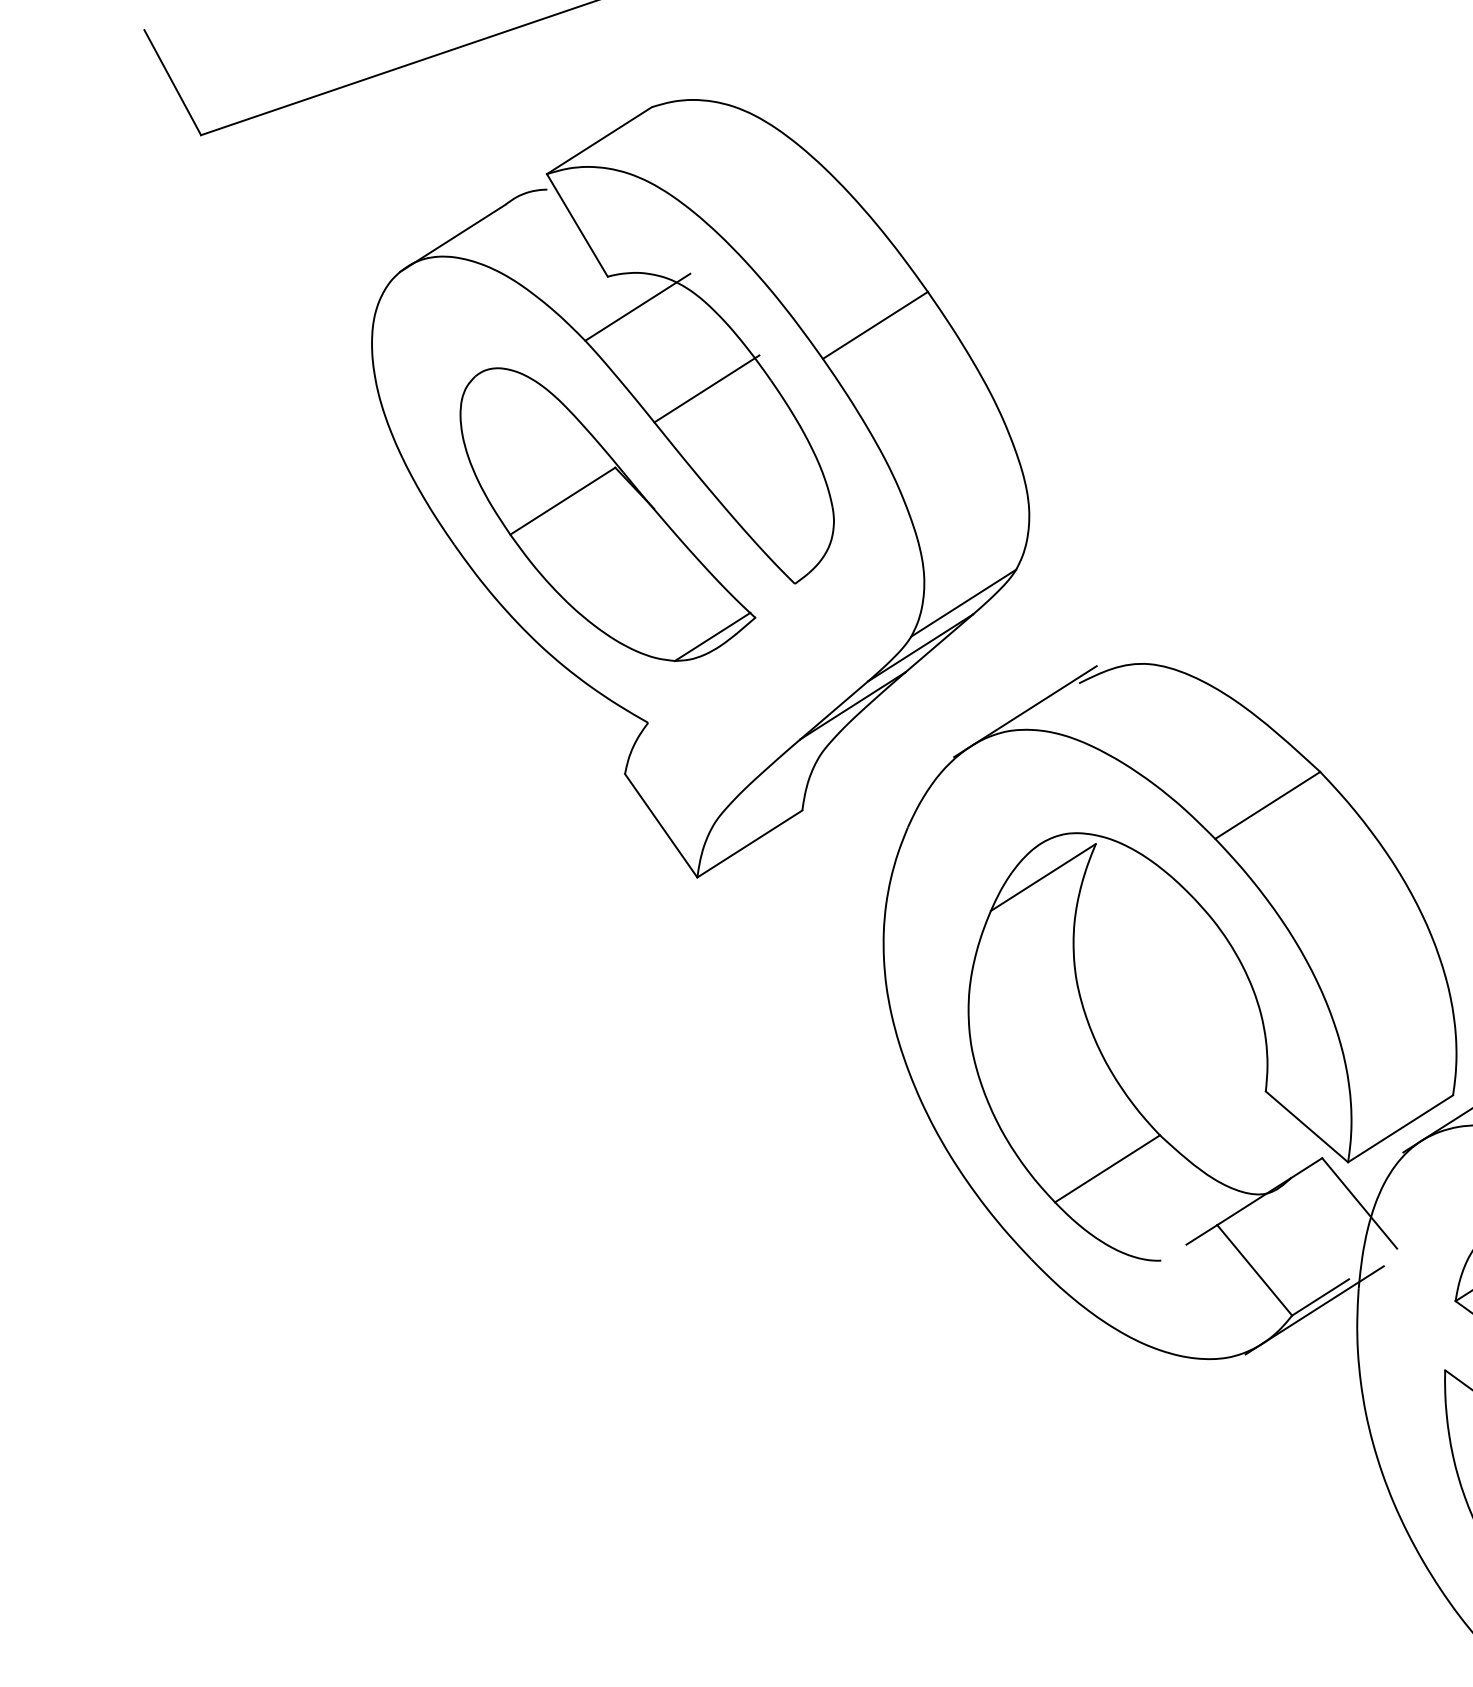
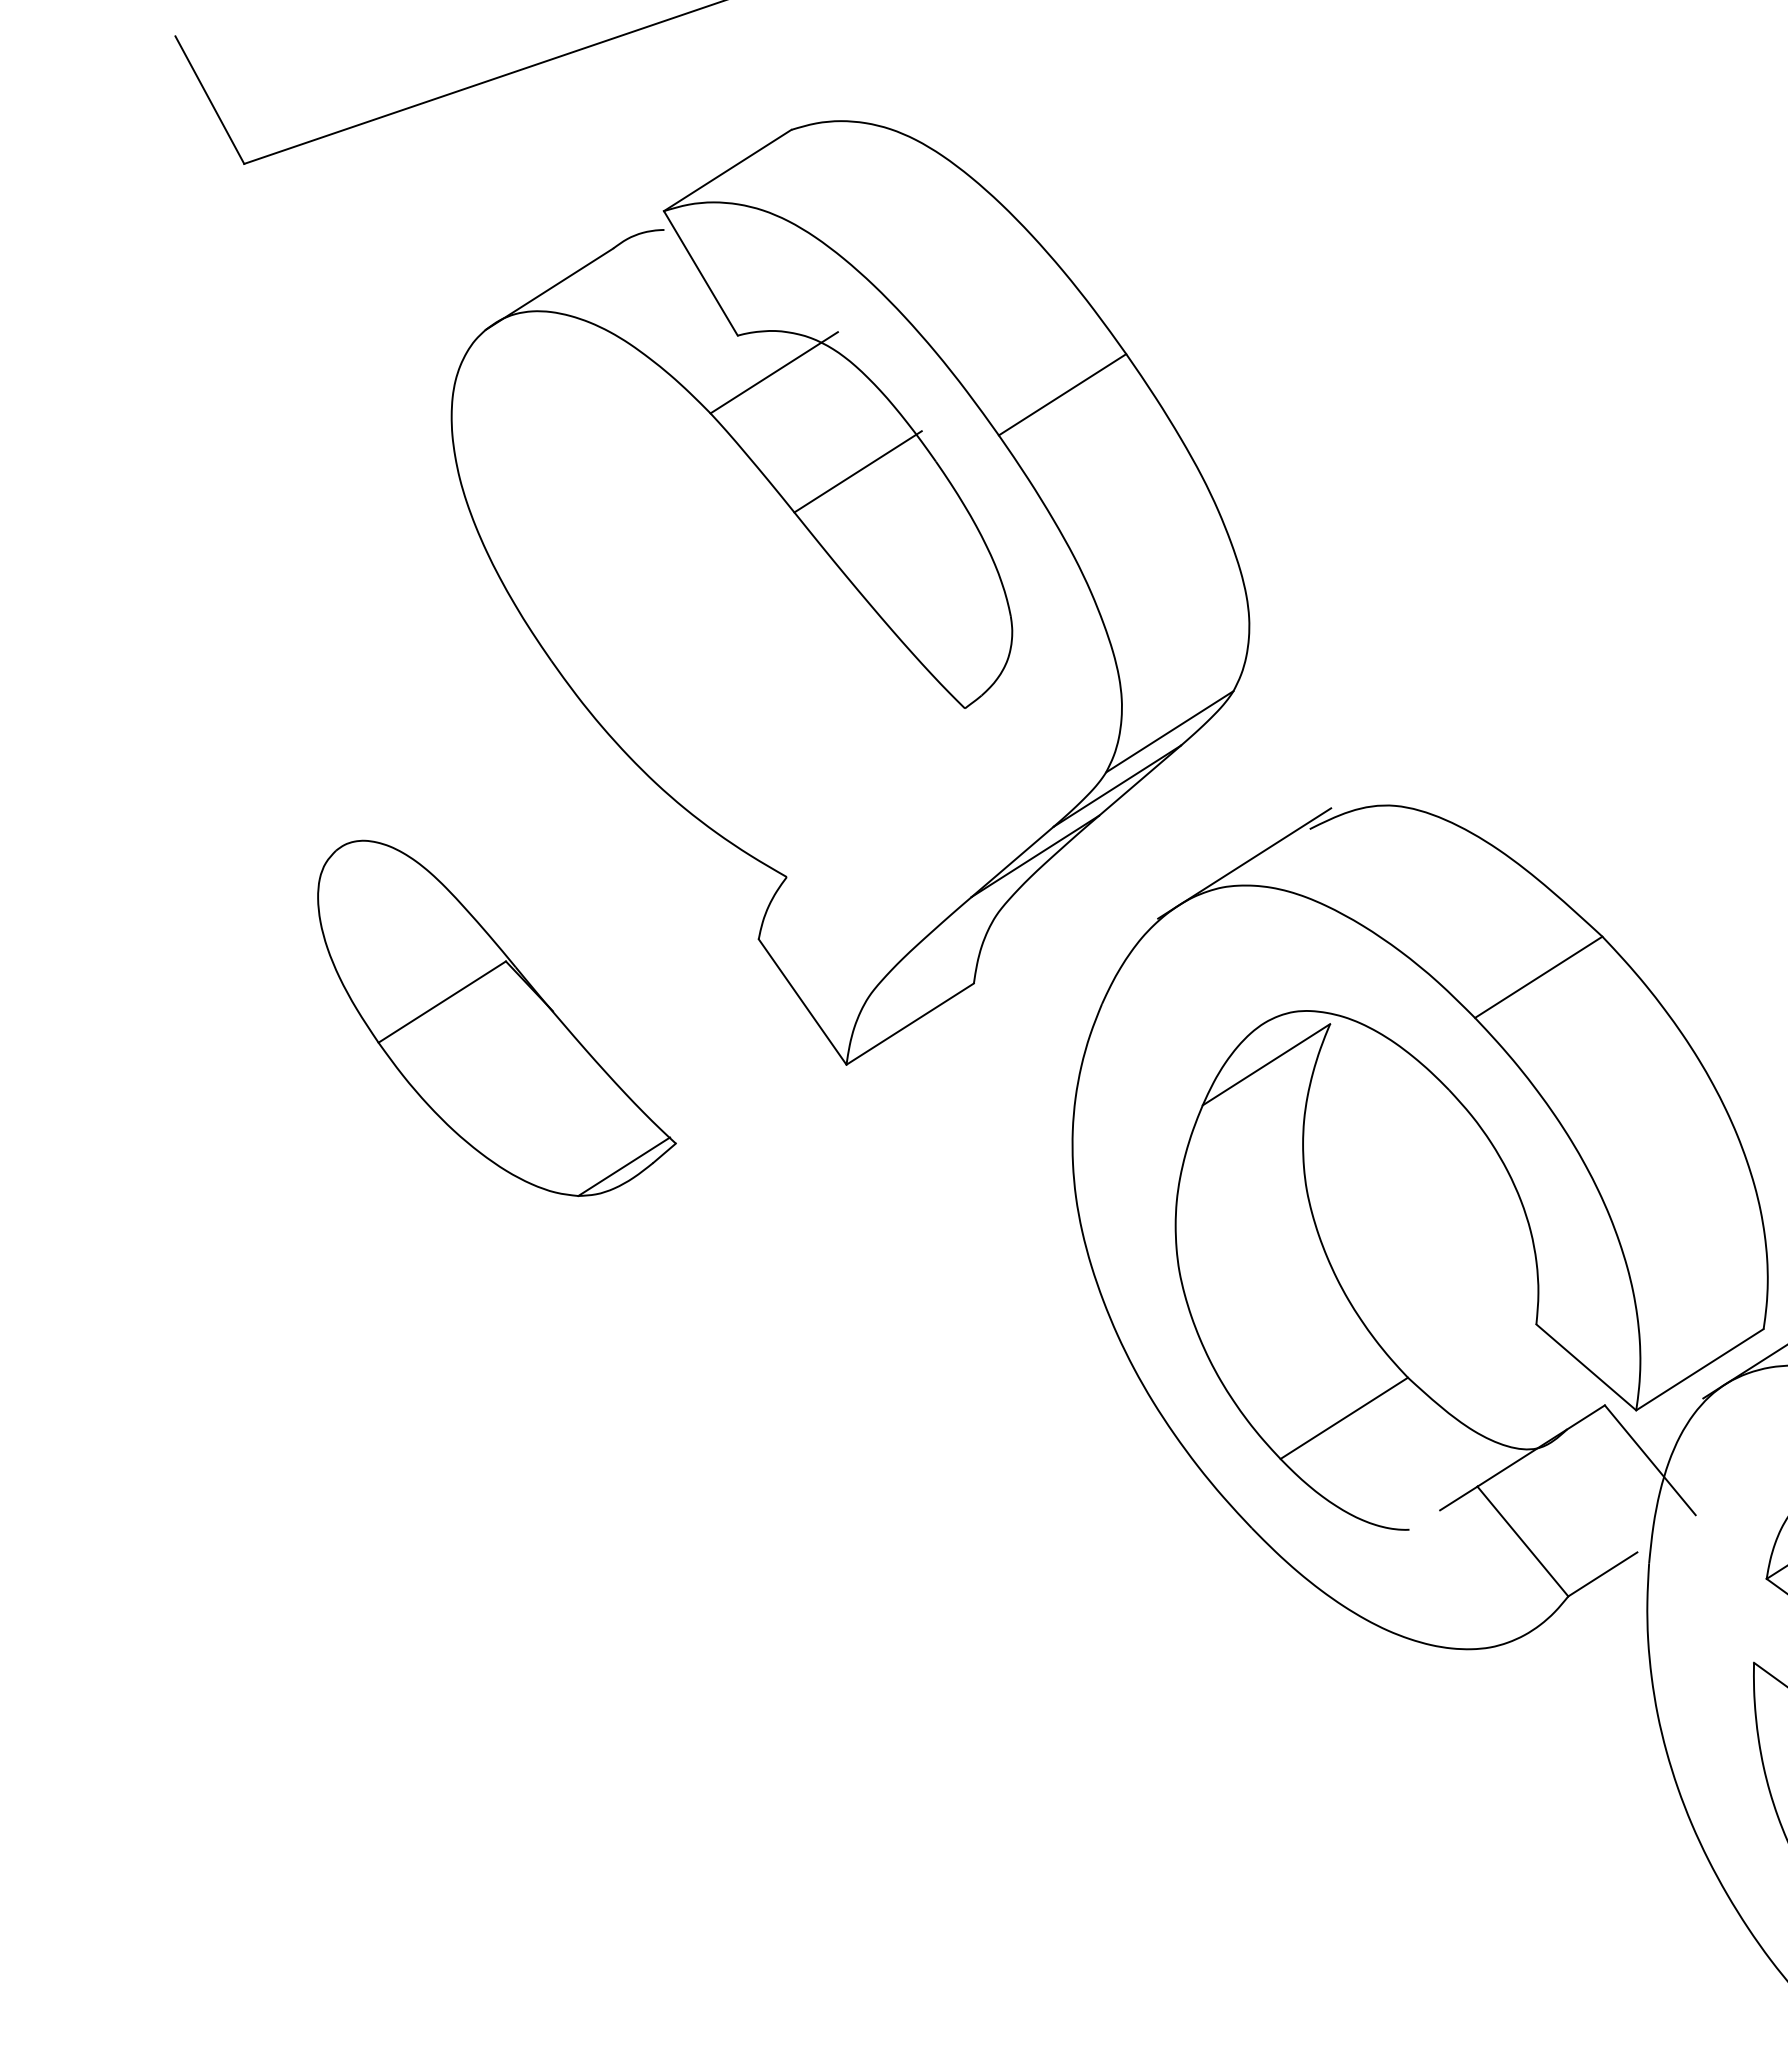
part: (607, 513) -> (496, 1017), moved
line: (1314, 1309) -> (1595, 1589), removed

